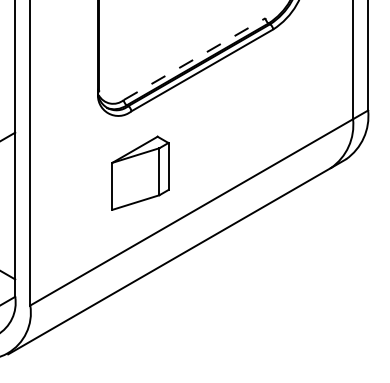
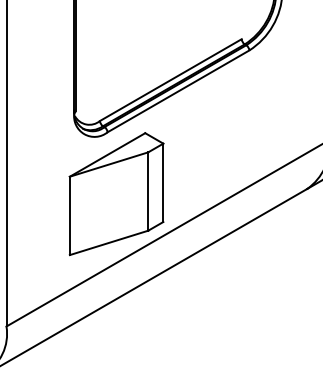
line: (194, 59) -> (170, 80), dashed -> solid
part: (140, 173) -> (116, 194), size x1.67

